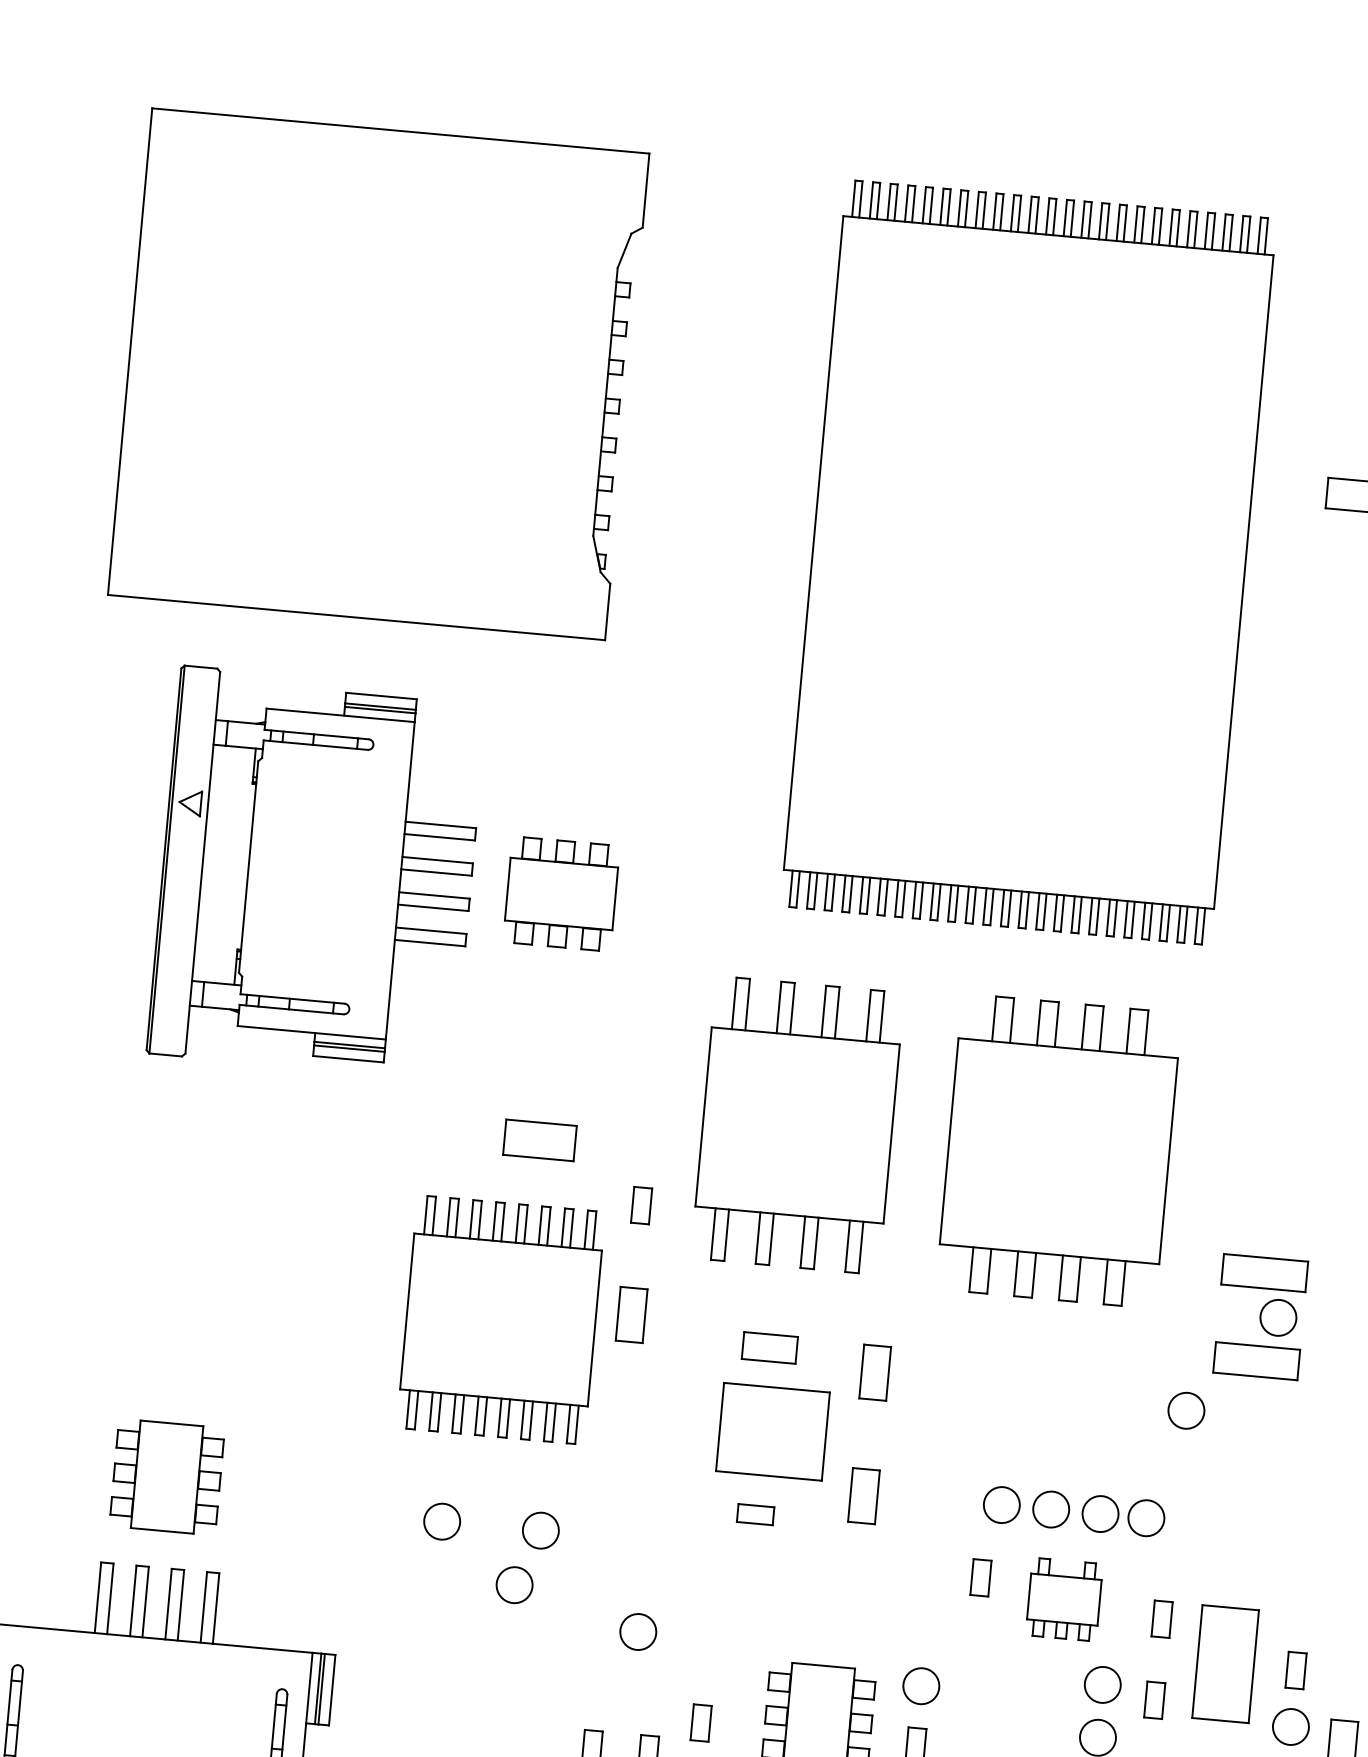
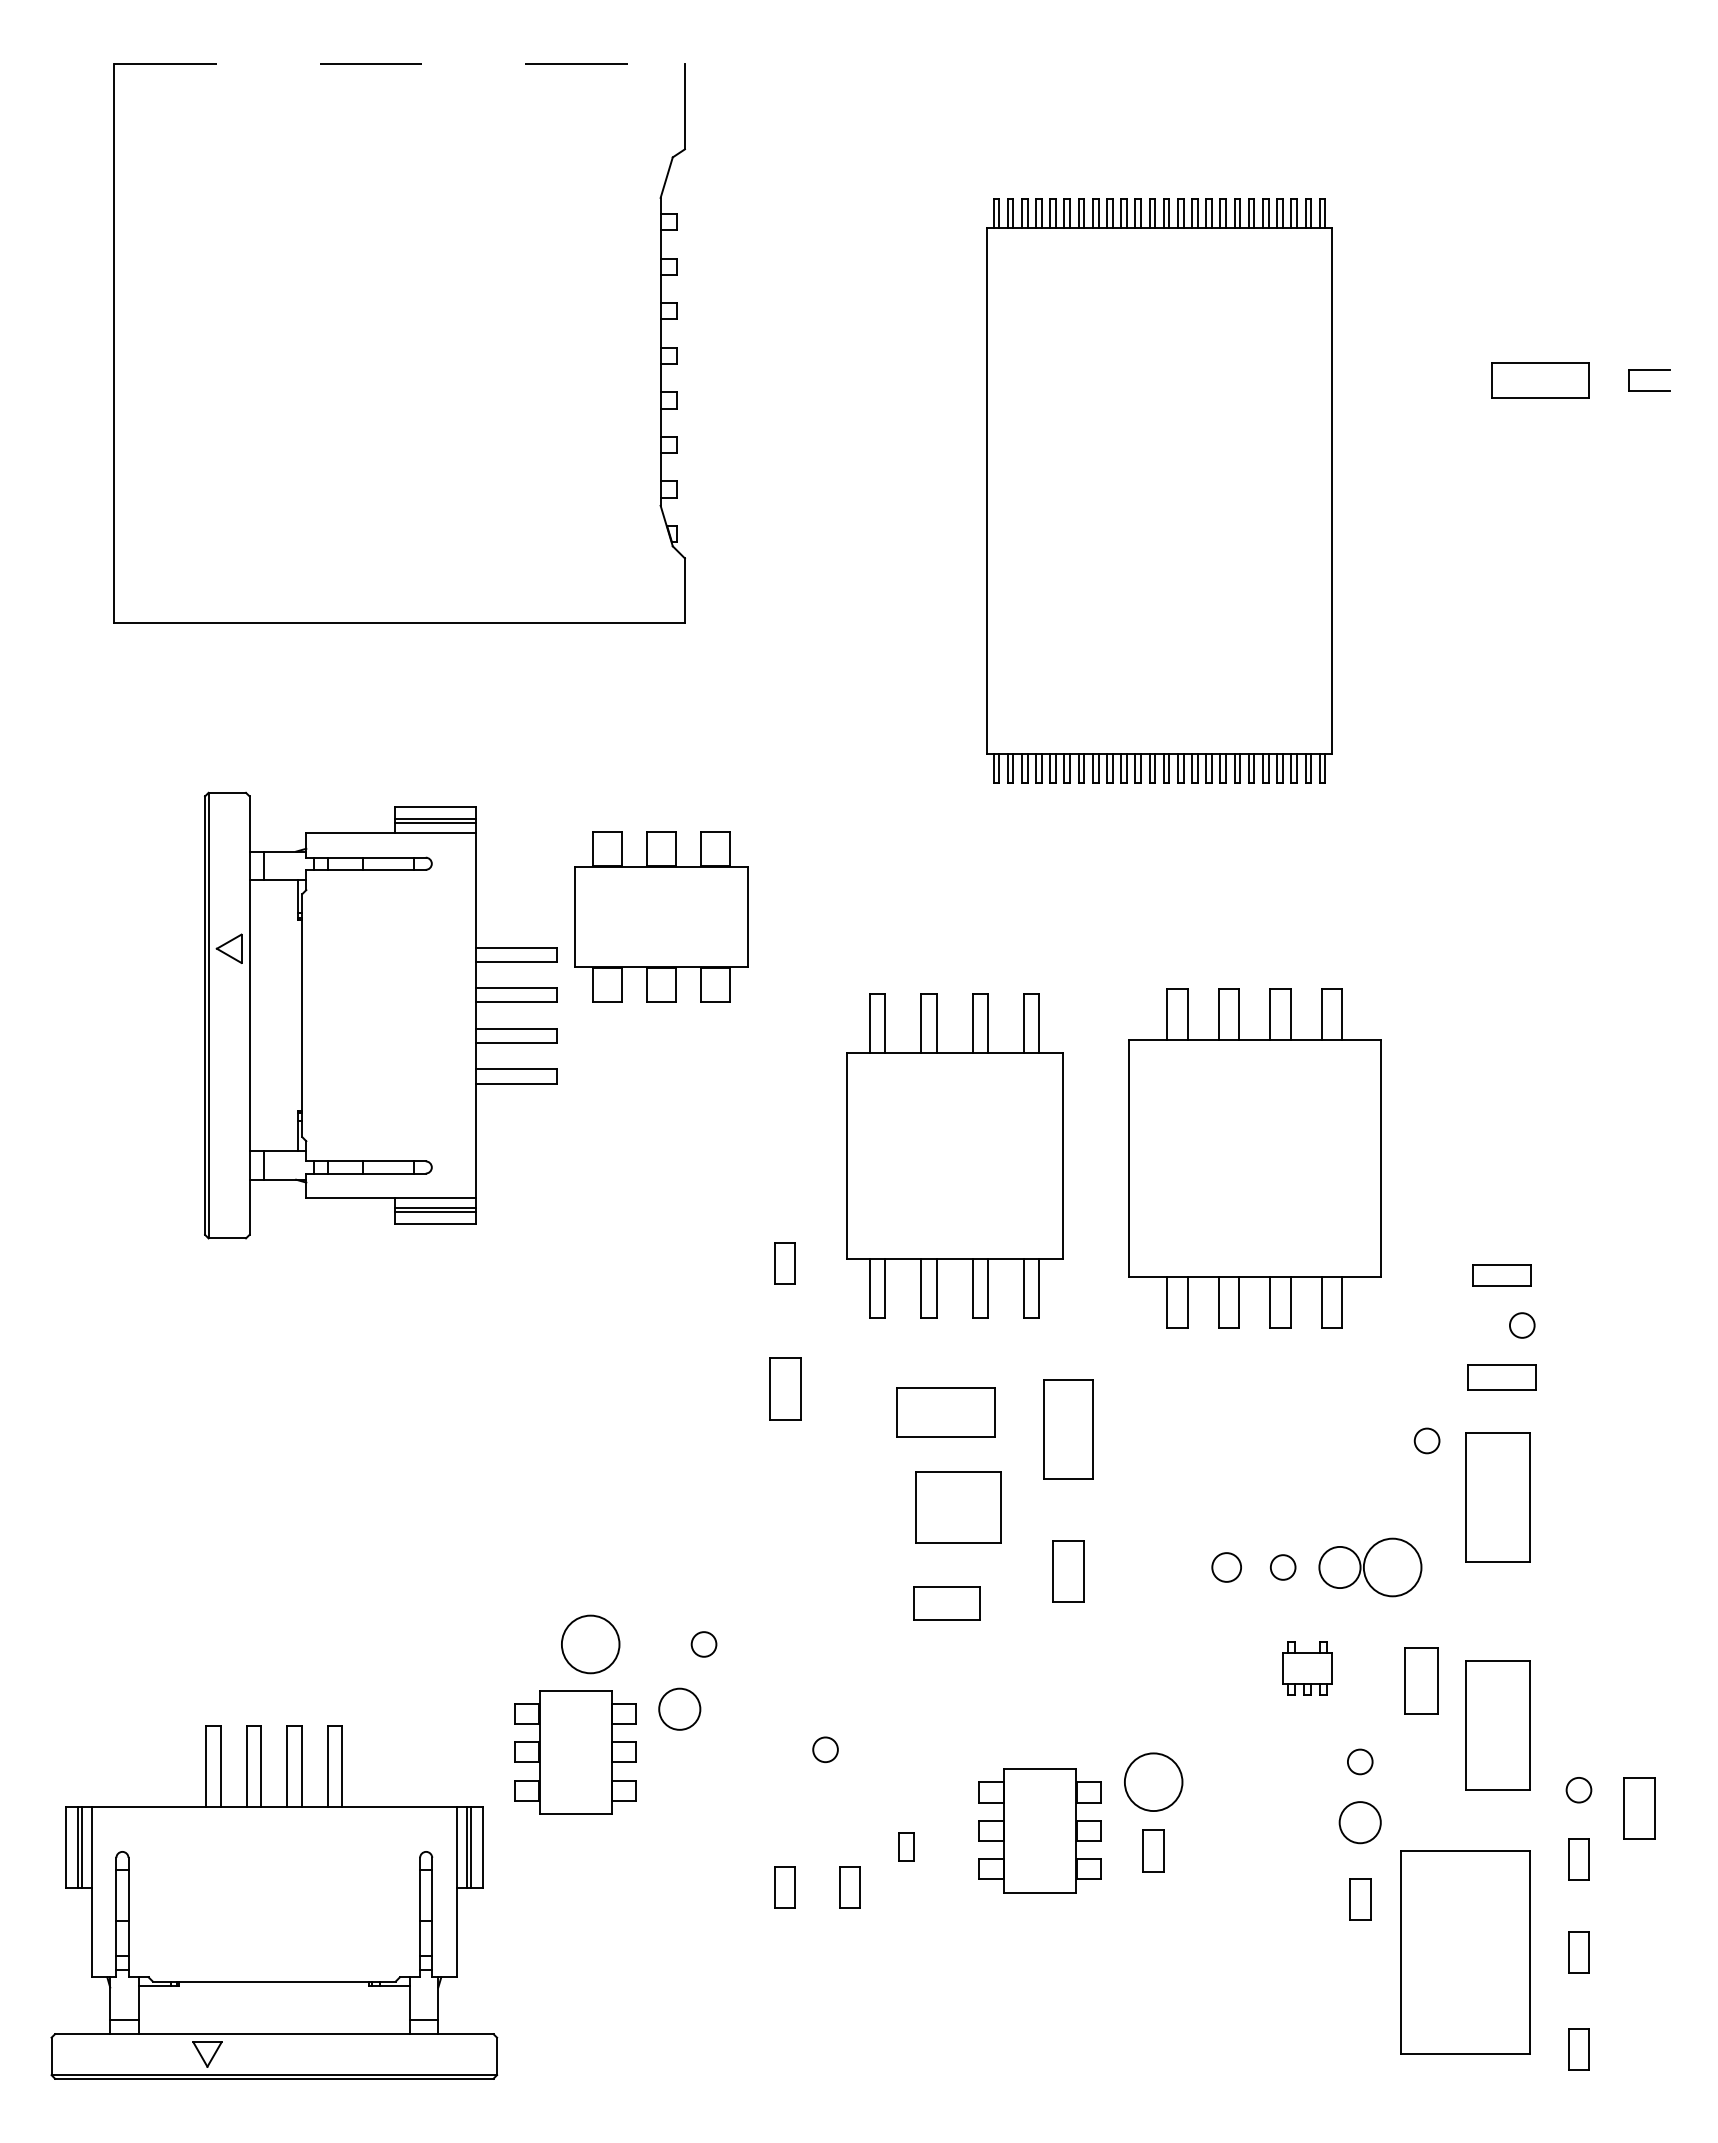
line: (400, 131) -> (399, 64), solid -> dashed
part: (1028, 562) -> (1159, 490), size x0.7
part: (316, 873) -> (380, 1015), moved
part: (561, 893) -> (661, 916), size x1.4
part: (539, 1140) -> (662, 1199), removed
part: (1264, 1272) -> (1501, 1275), size x0.6
circle: (1277, 1317) -> (1521, 1325), size x0.6
part: (500, 1319) -> (636, 1408), removed
part: (769, 1347) -> (945, 1412), size x1.6
part: (1256, 1361) -> (1501, 1377), size x0.7
part: (875, 1372) -> (1068, 1429), size x1.6
circle: (1185, 1410) -> (1426, 1440), size x0.6
part: (772, 1431) -> (957, 1507), size x0.7
part: (1243, 1465) -> (1497, 1497), added
part: (166, 1477) -> (575, 1752), moved
circle: (1001, 1505) -> (1226, 1567), size x0.7
circle: (1050, 1509) -> (1282, 1567), size x0.6
part: (756, 1514) -> (947, 1603), size x1.6
circle: (1146, 1518) -> (1392, 1567), size x1.4
circle: (442, 1521) -> (590, 1644), size x1.4
circle: (540, 1530) -> (703, 1644), size x0.6
part: (981, 1577) -> (1210, 1652), removed
part: (1064, 1599) -> (1307, 1668), size x0.6
part: (1161, 1618) -> (1420, 1680), size x1.6
circle: (638, 1631) -> (825, 1749), size x0.6
part: (1295, 1670) -> (1578, 1725), removed
circle: (1102, 1684) -> (1359, 1761), size x0.6
circle: (921, 1685) -> (1153, 1781), size x1.4
part: (1154, 1700) -> (1420, 1774), removed
part: (701, 1722) -> (906, 1846), size x0.7
circle: (1290, 1726) -> (1578, 1789), size x0.6

